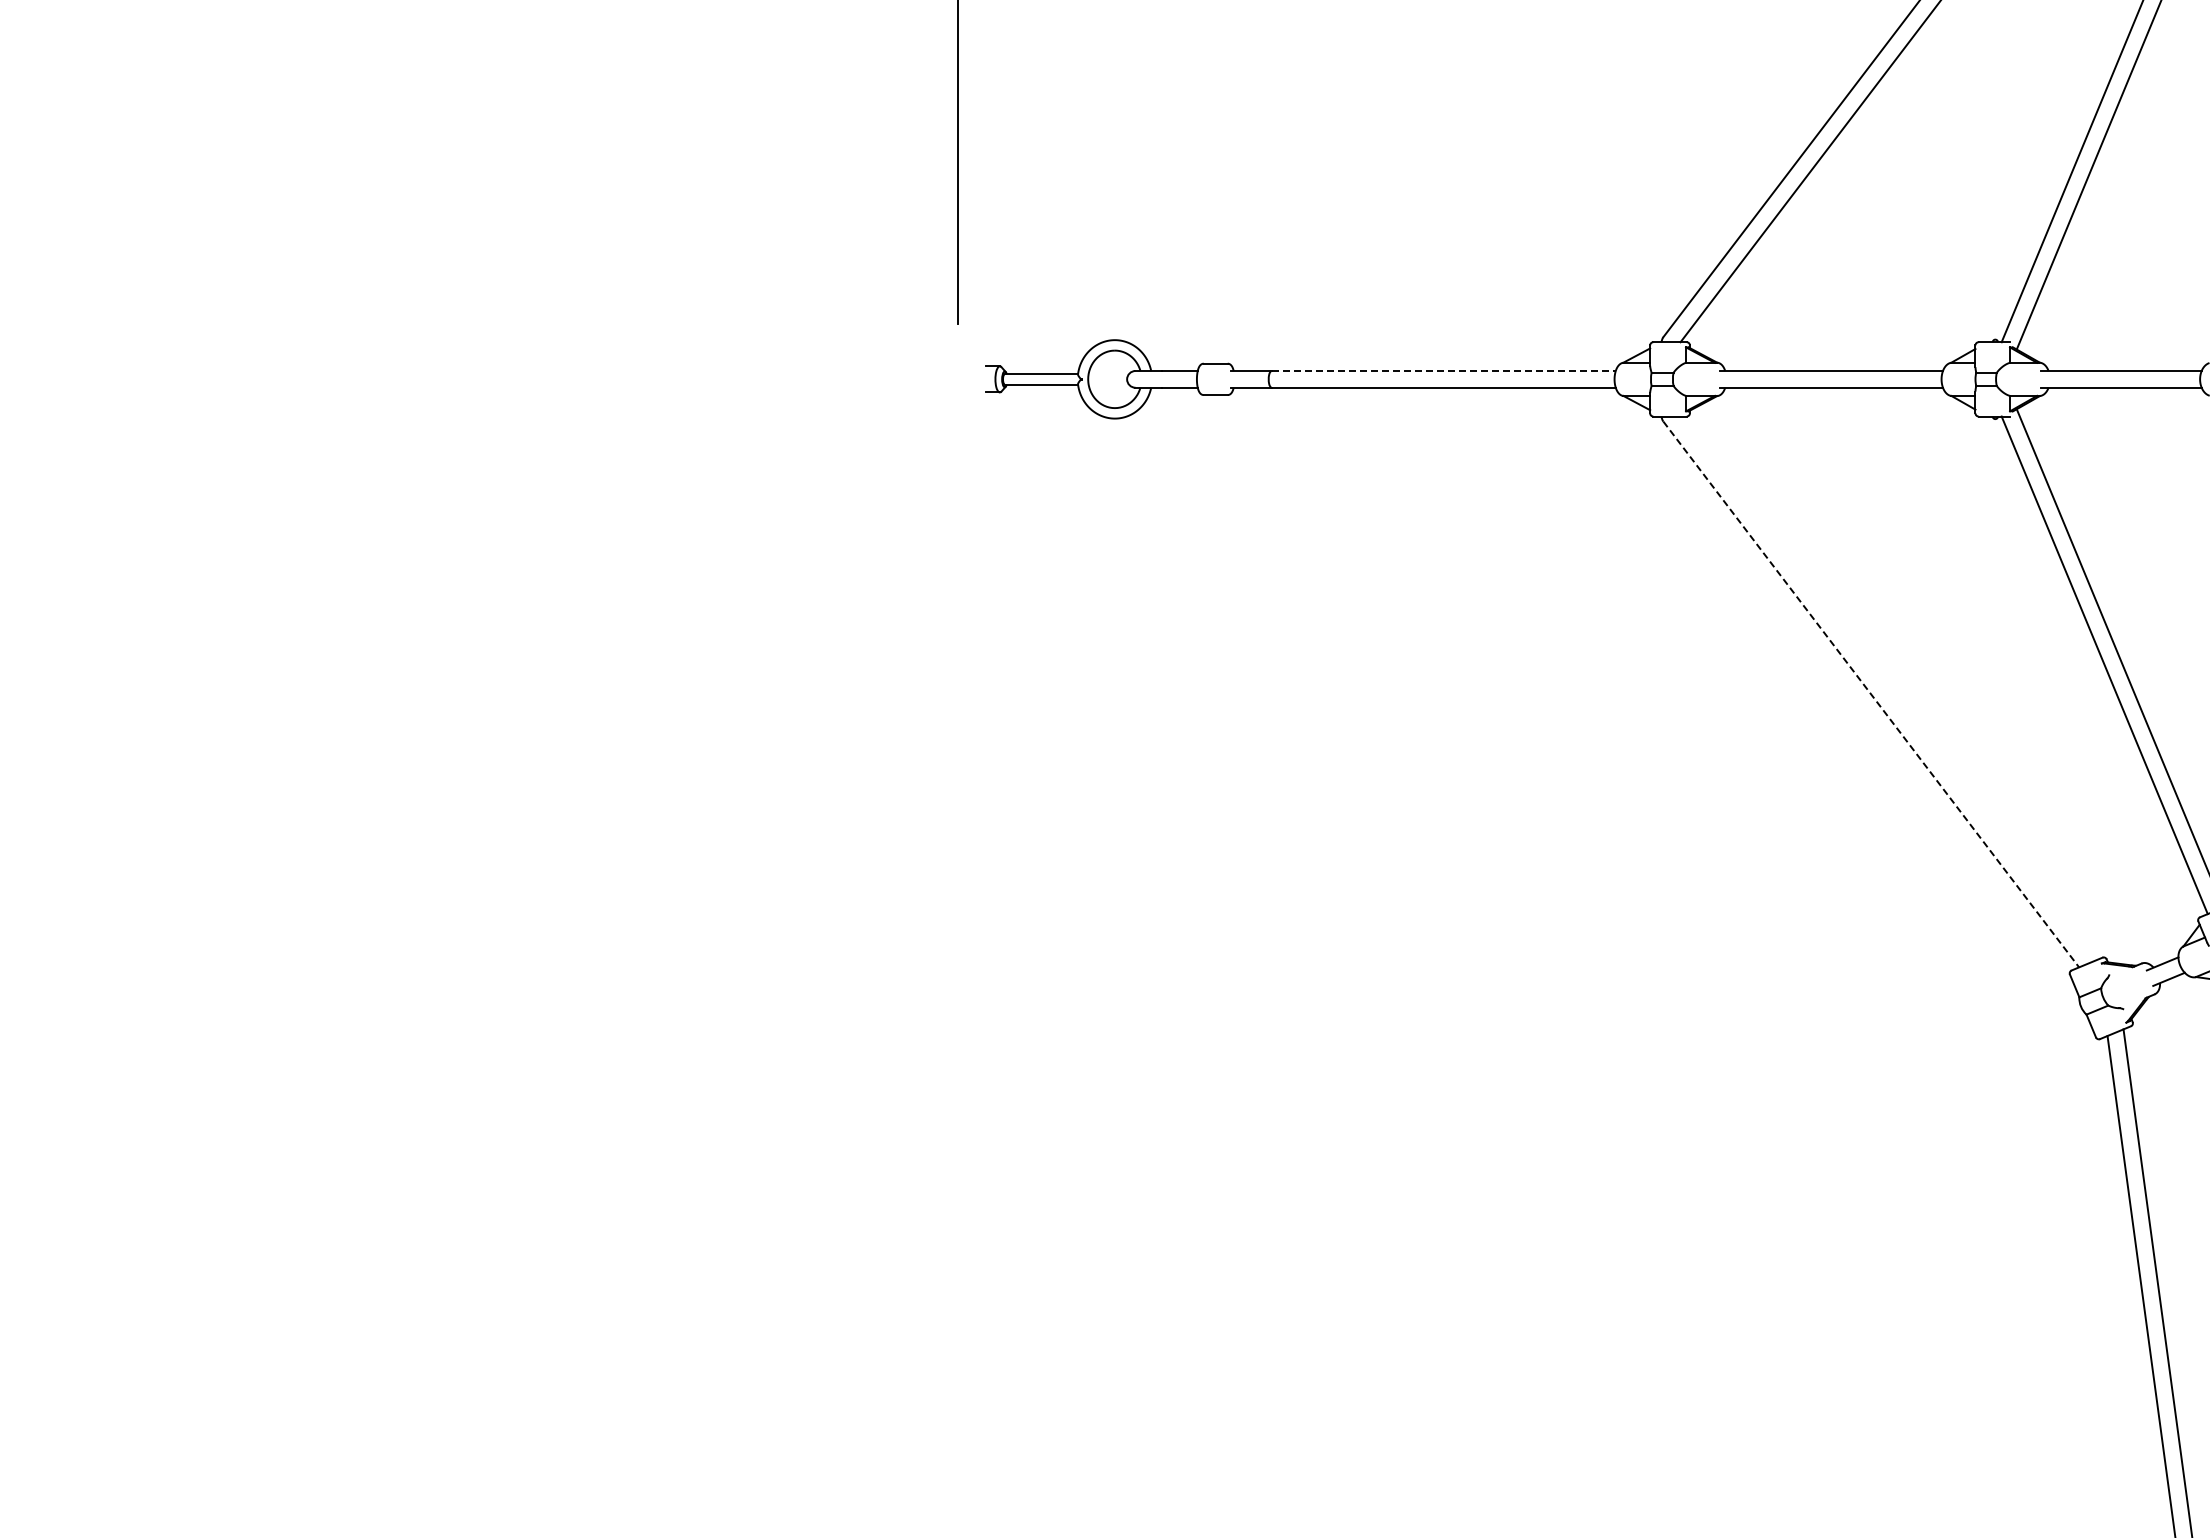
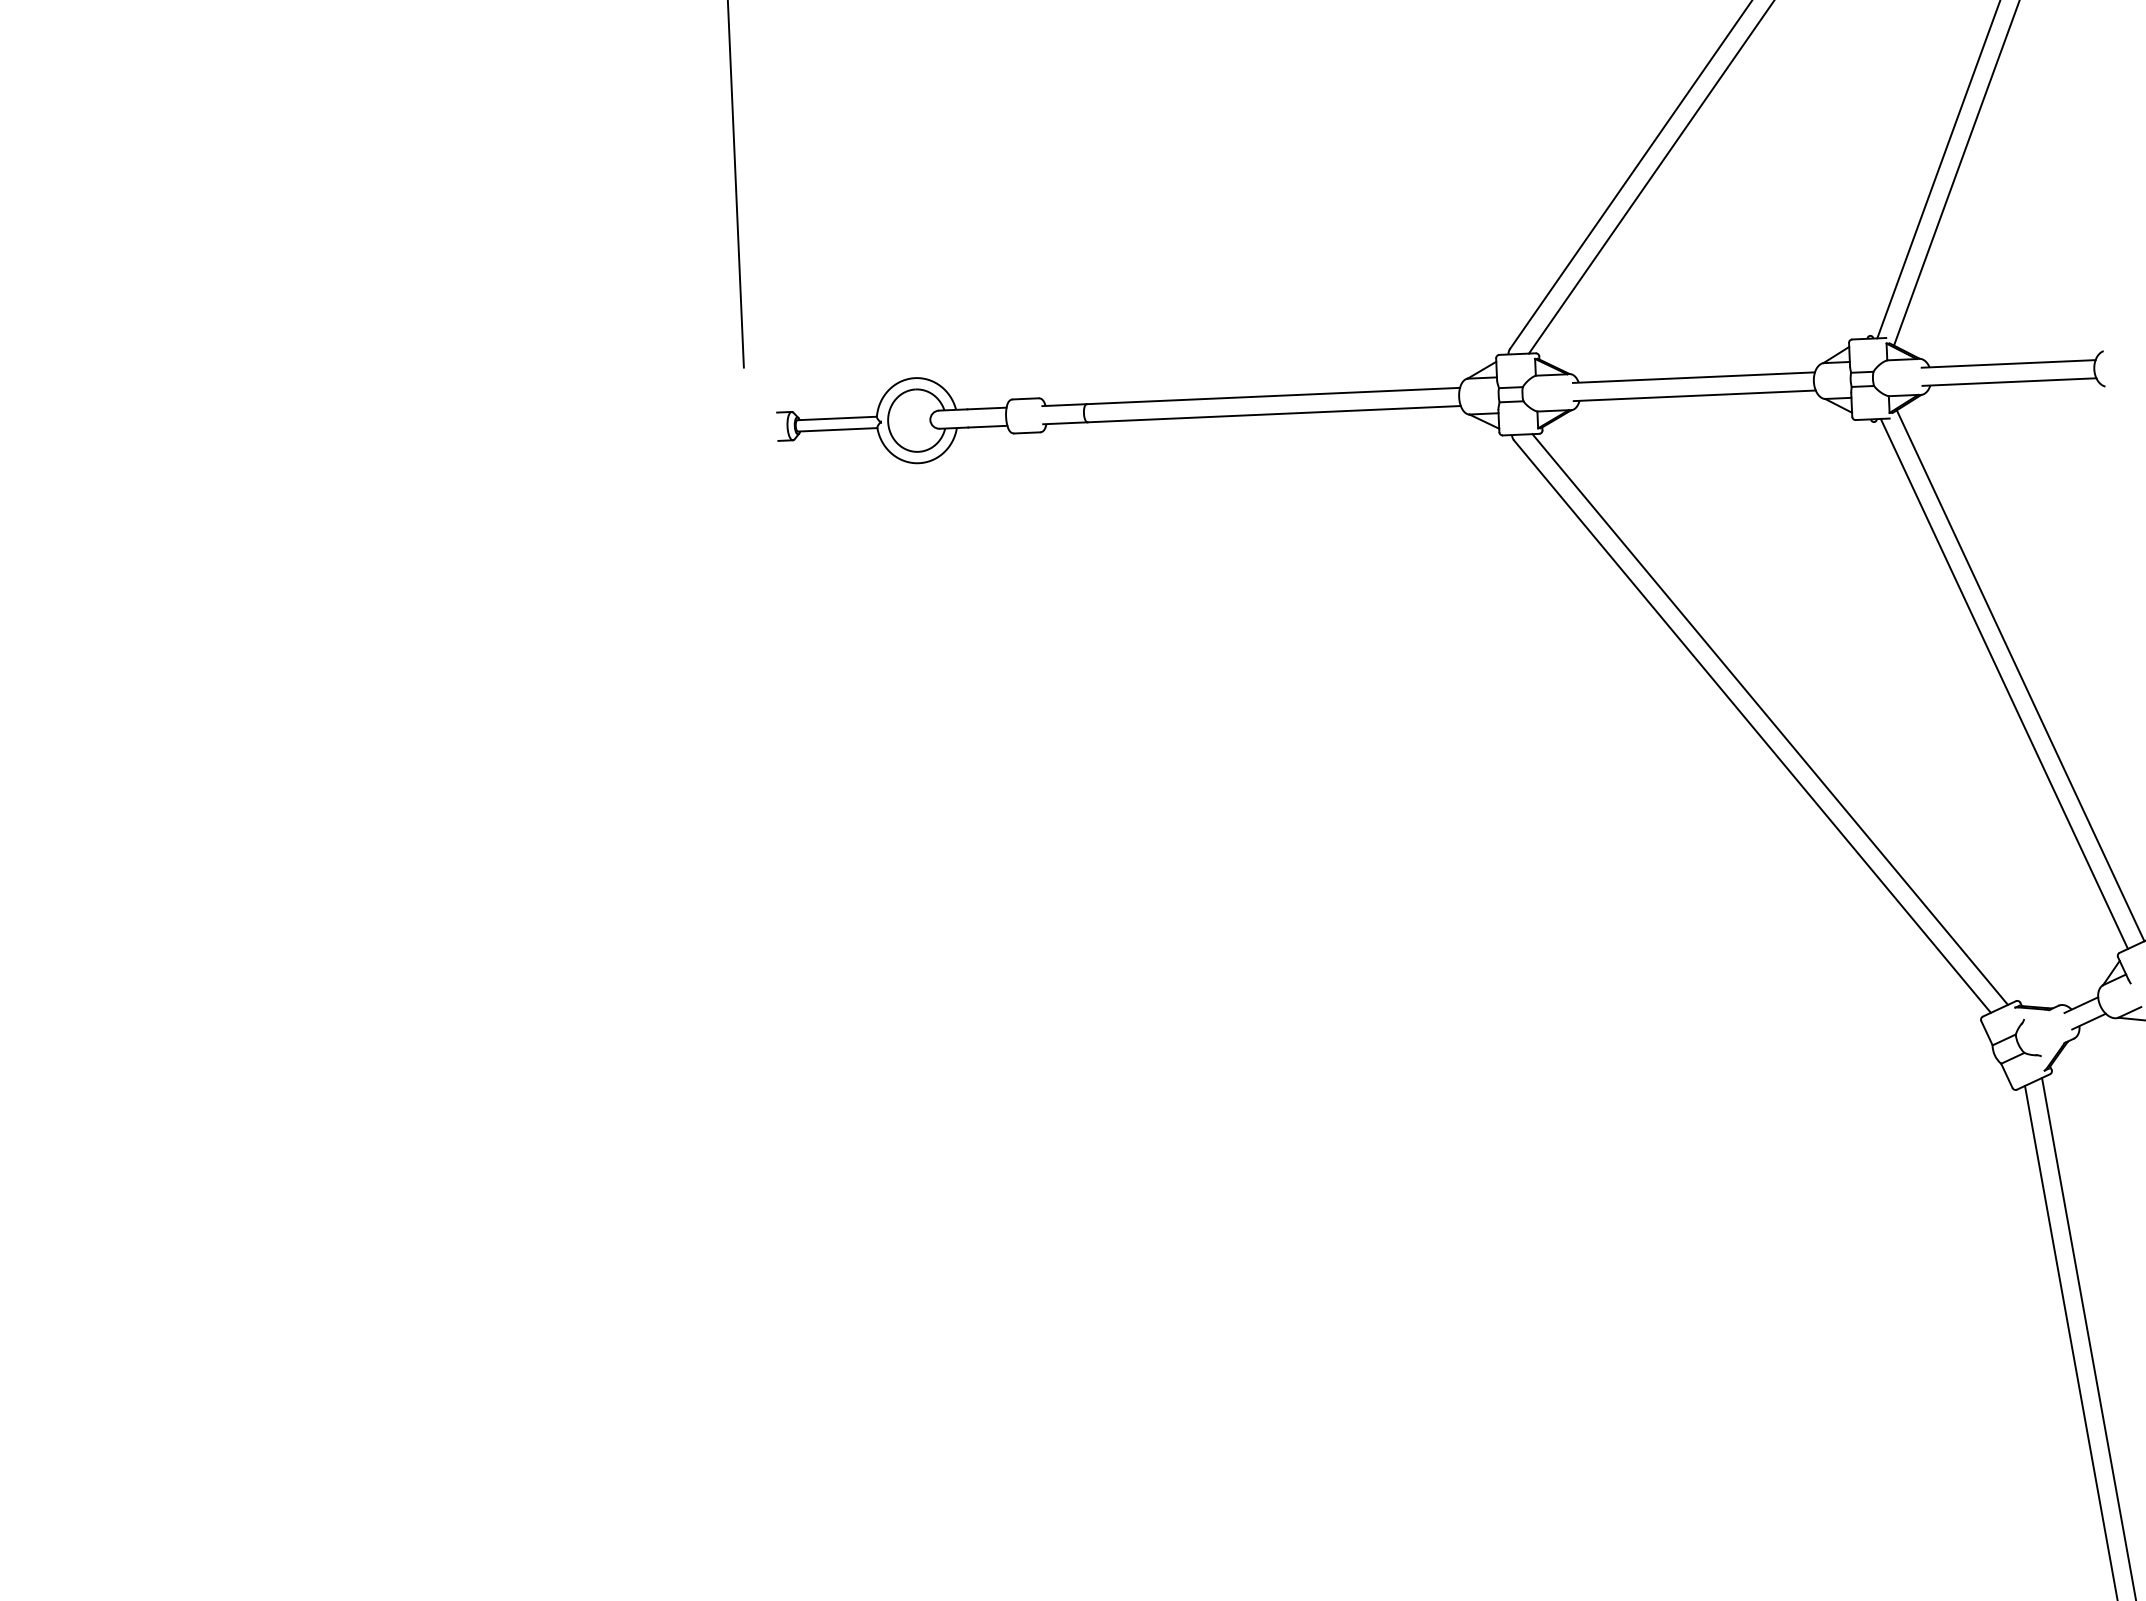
line: (1444, 371) -> (1274, 396), dashed -> solid
line: (1887, 688) -> (1769, 719), added
line: (1871, 694) -> (1752, 726), dashed -> solid

